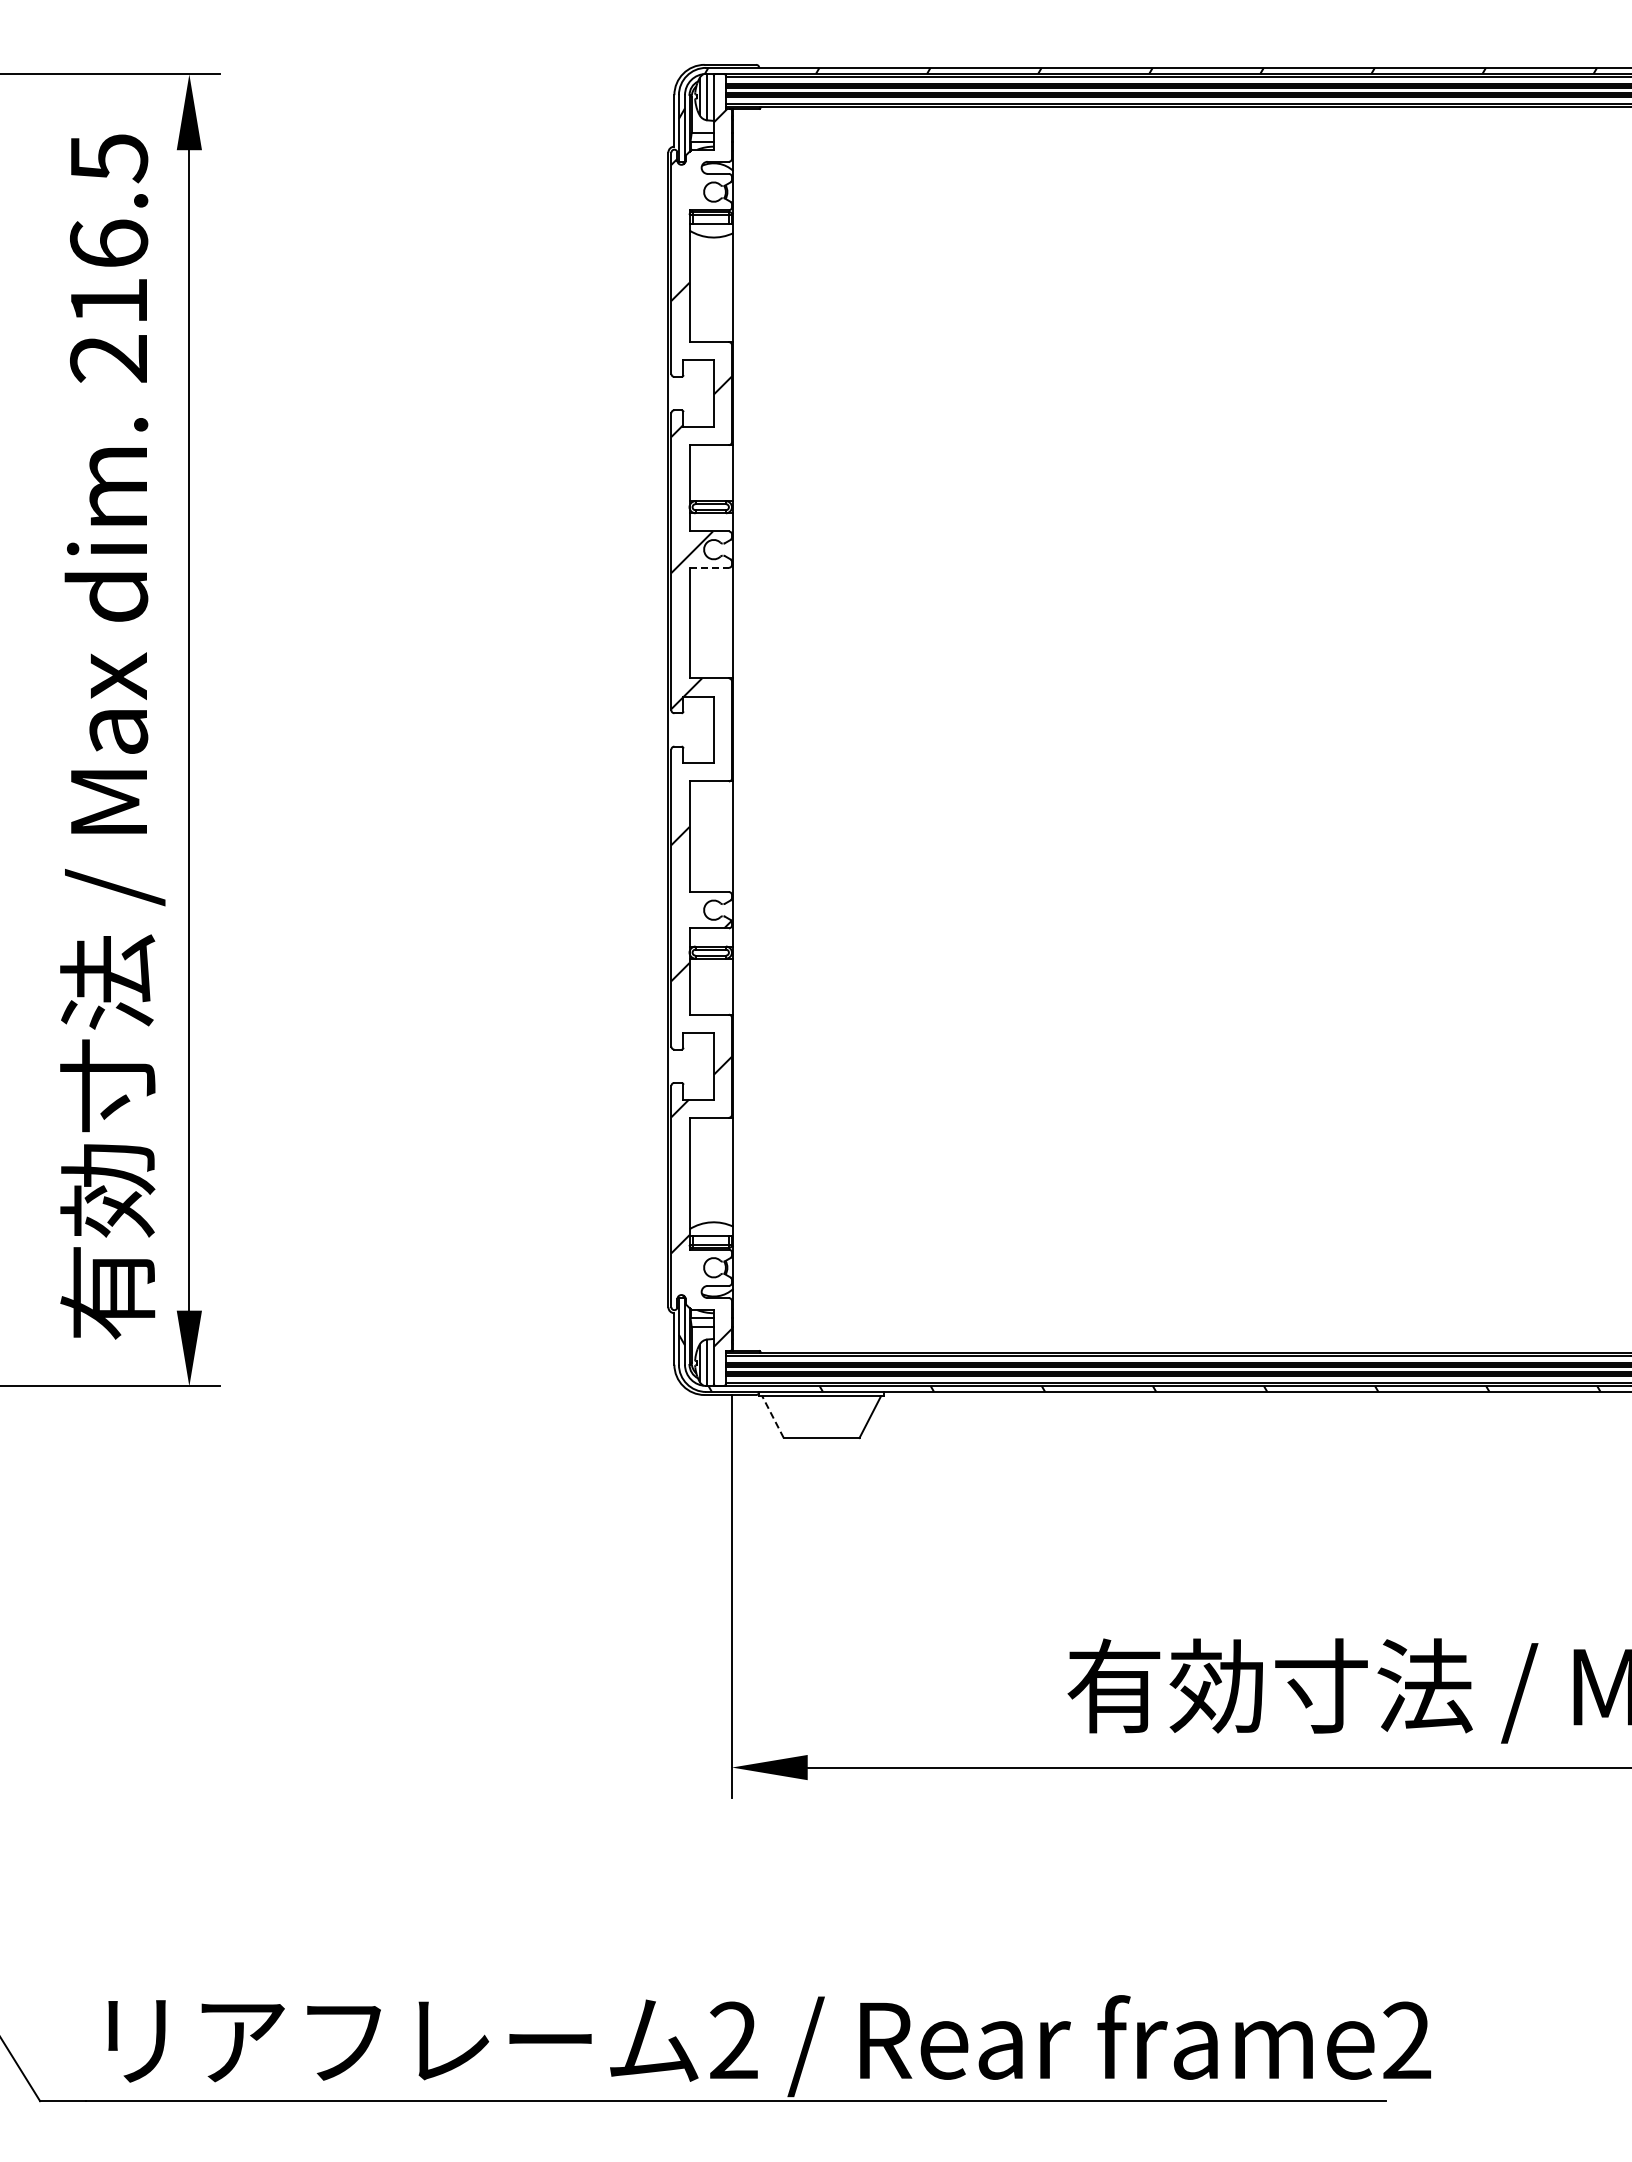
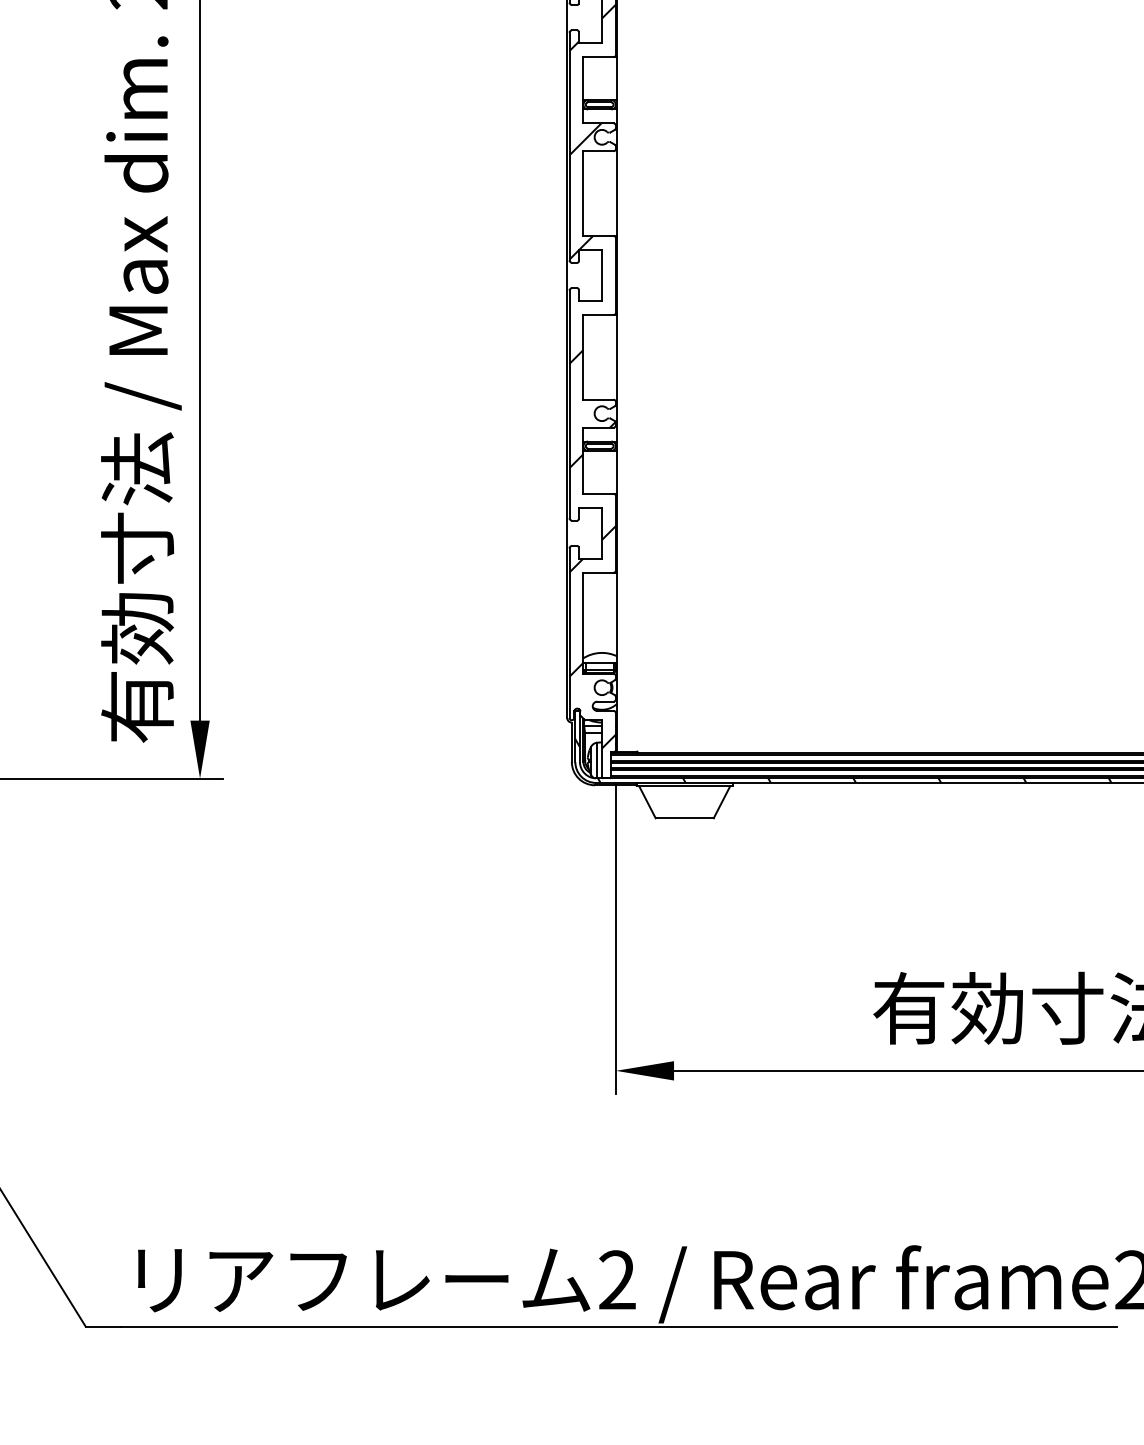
line: (709, 567) -> (598, 150), dashed -> solid
line: (773, 1417) -> (647, 802), dashed -> solid

